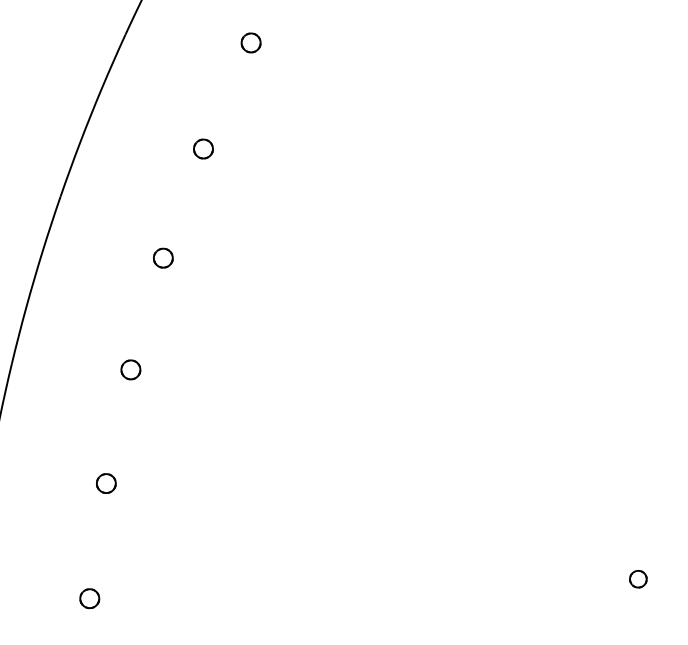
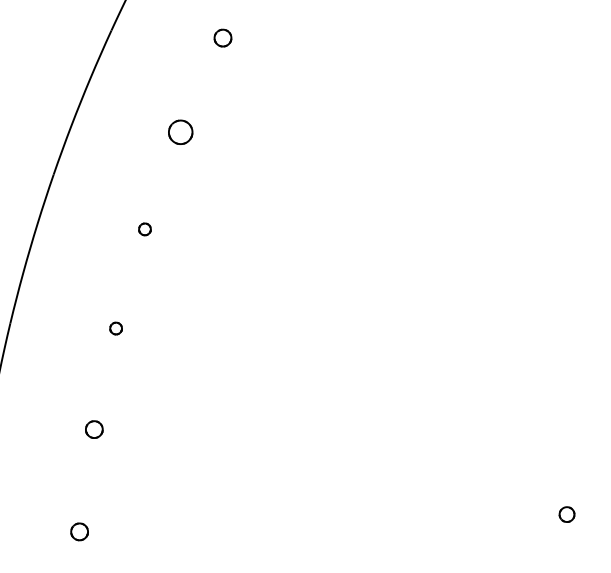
part: (203, 149) -> (180, 132), size x1.4
part: (162, 258) -> (144, 229), size x0.7
part: (130, 369) -> (115, 328), size x0.7

